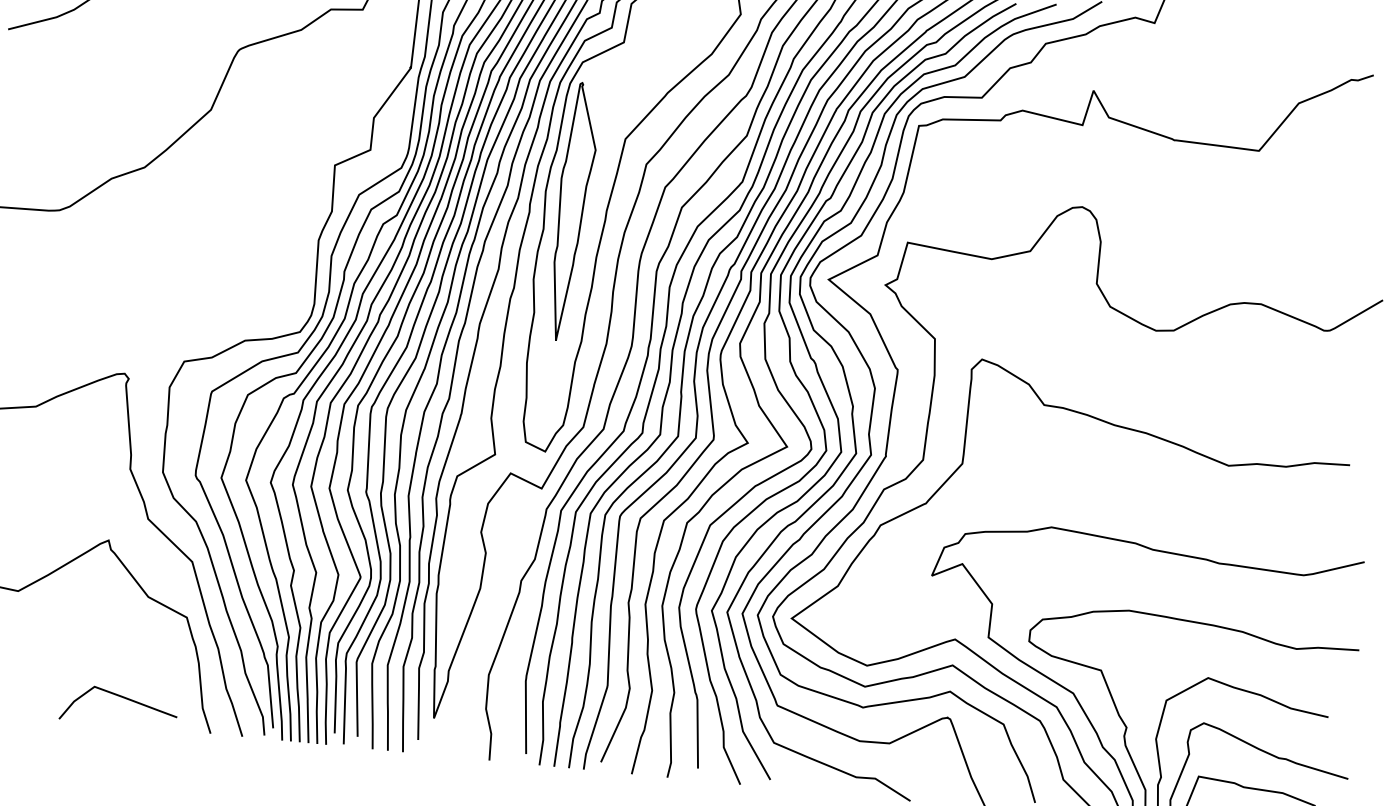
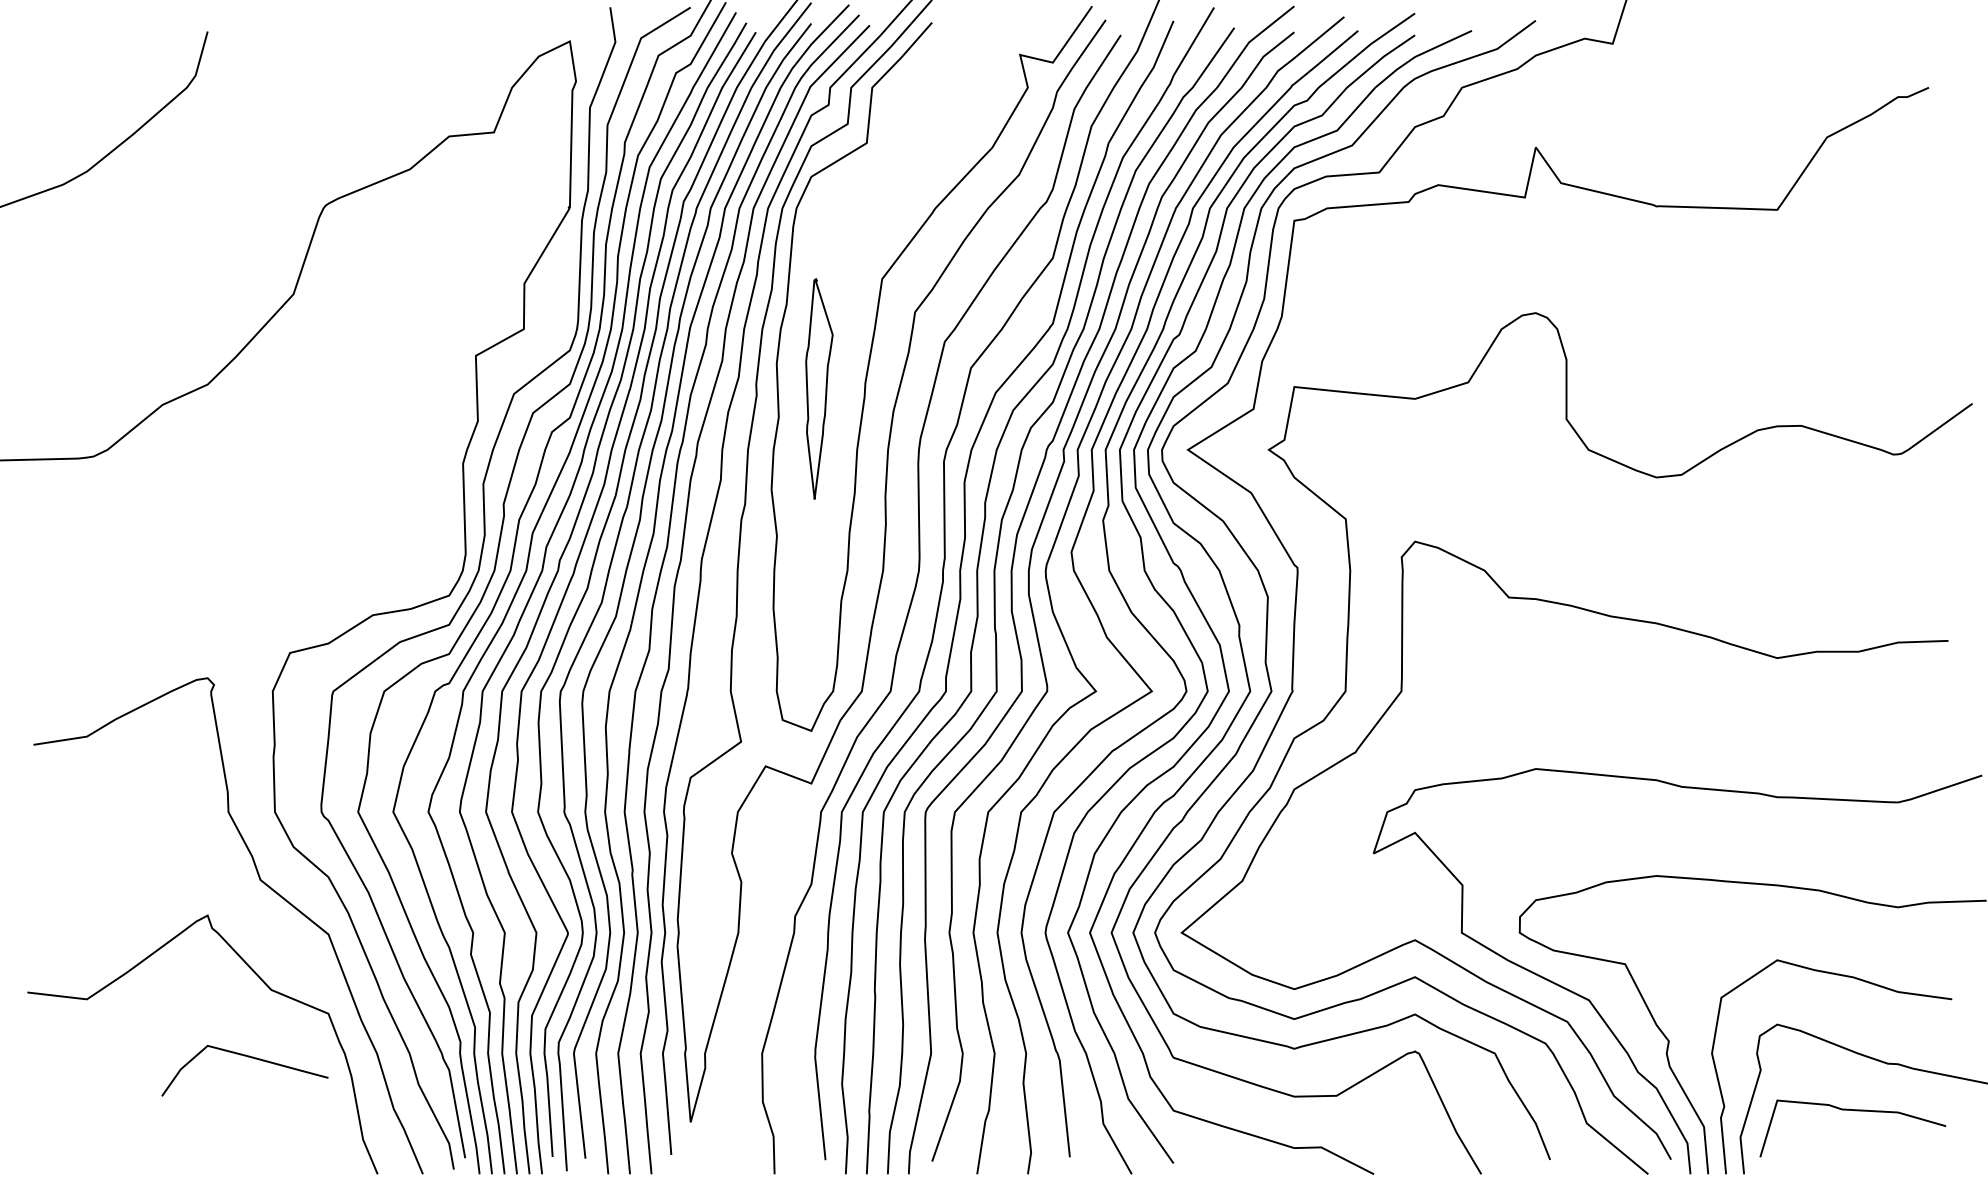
part: (574, 211) -> (819, 388), size x0.6
curve: (121, 697) -> (247, 1057), moved

